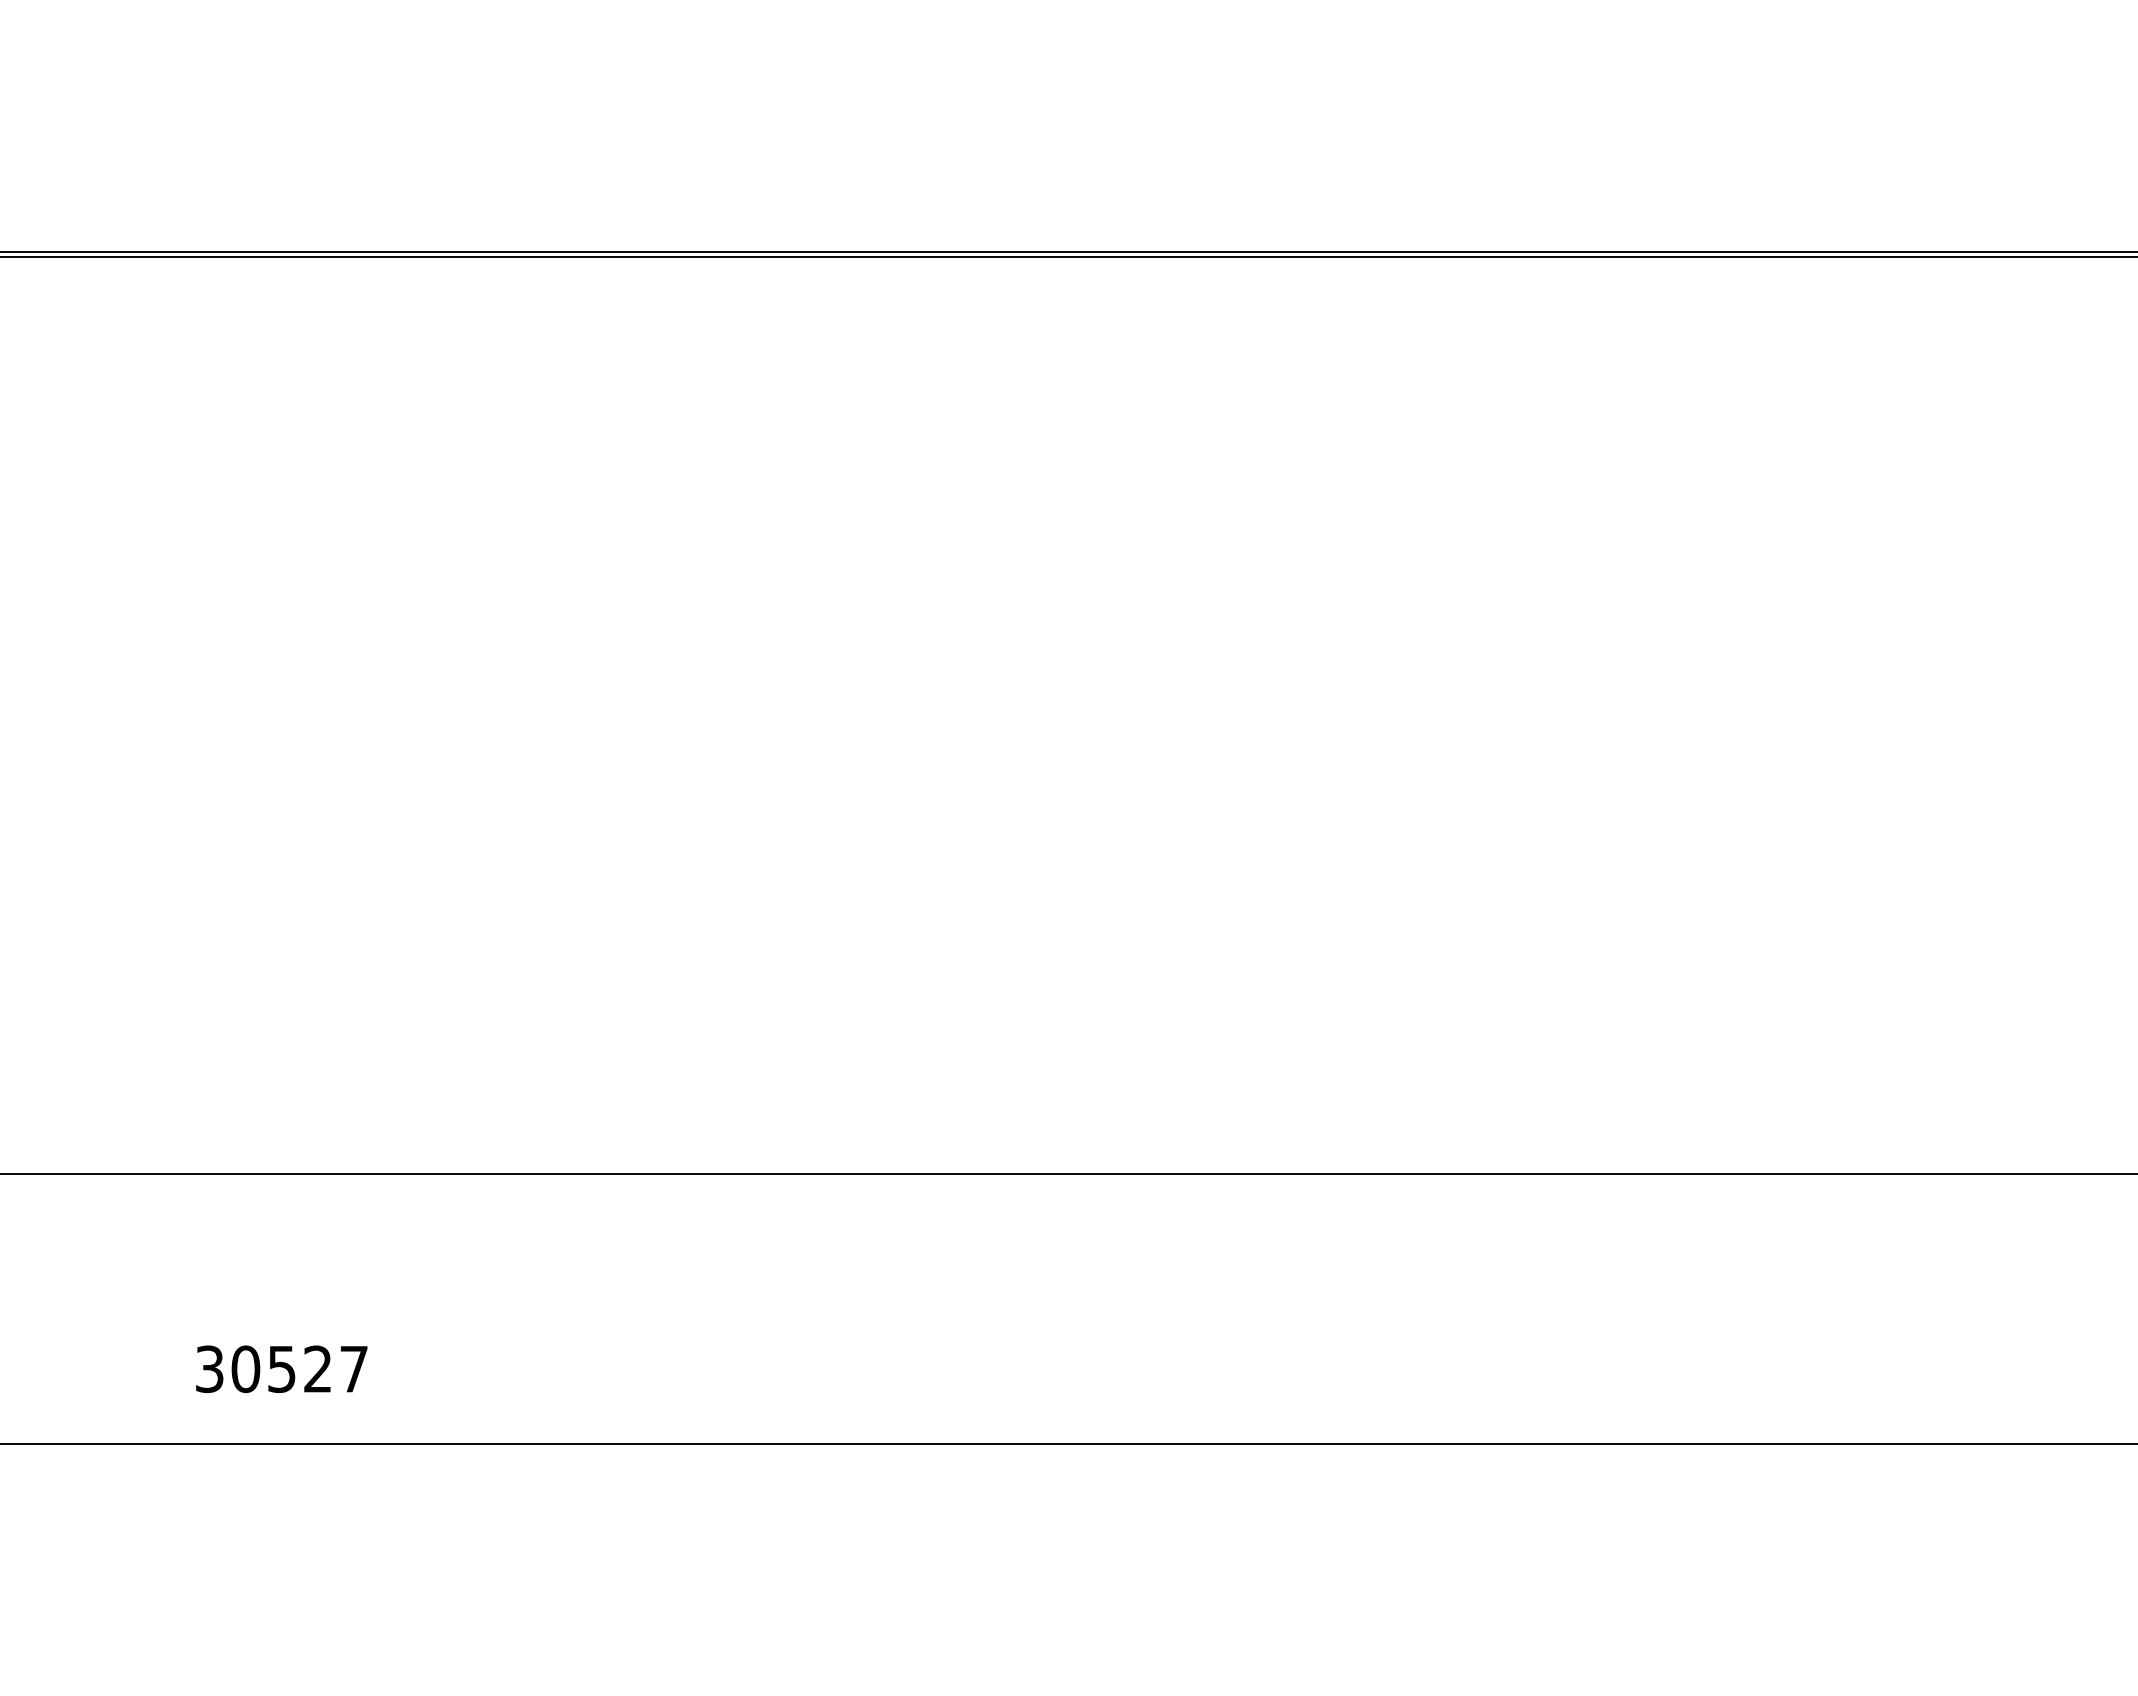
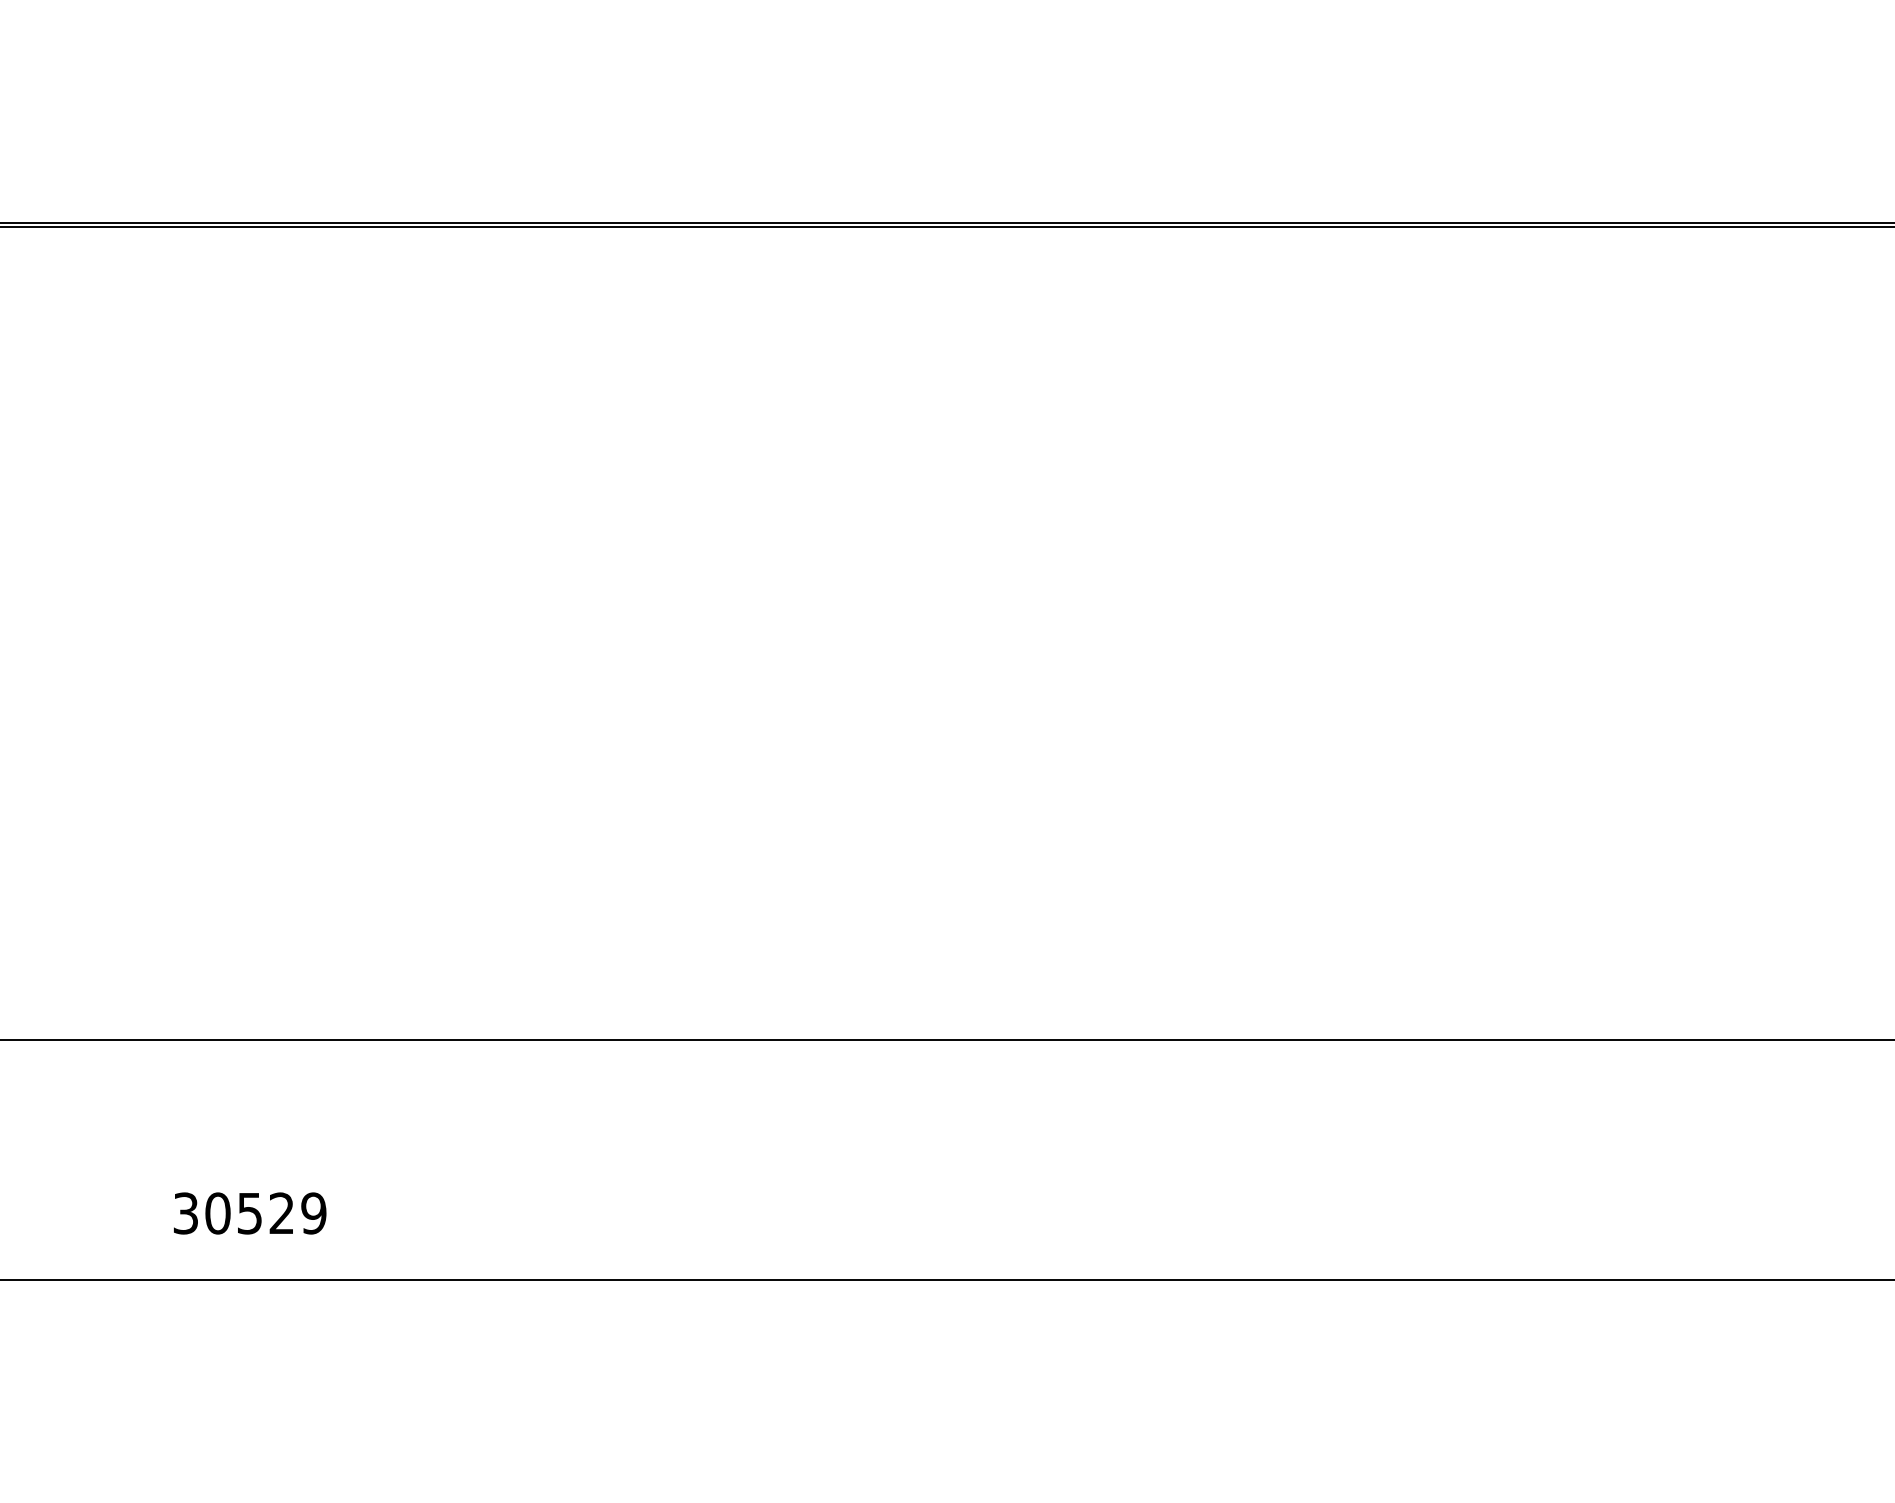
text: (353, 1369) -> (313, 1213), 30527 -> 30529

